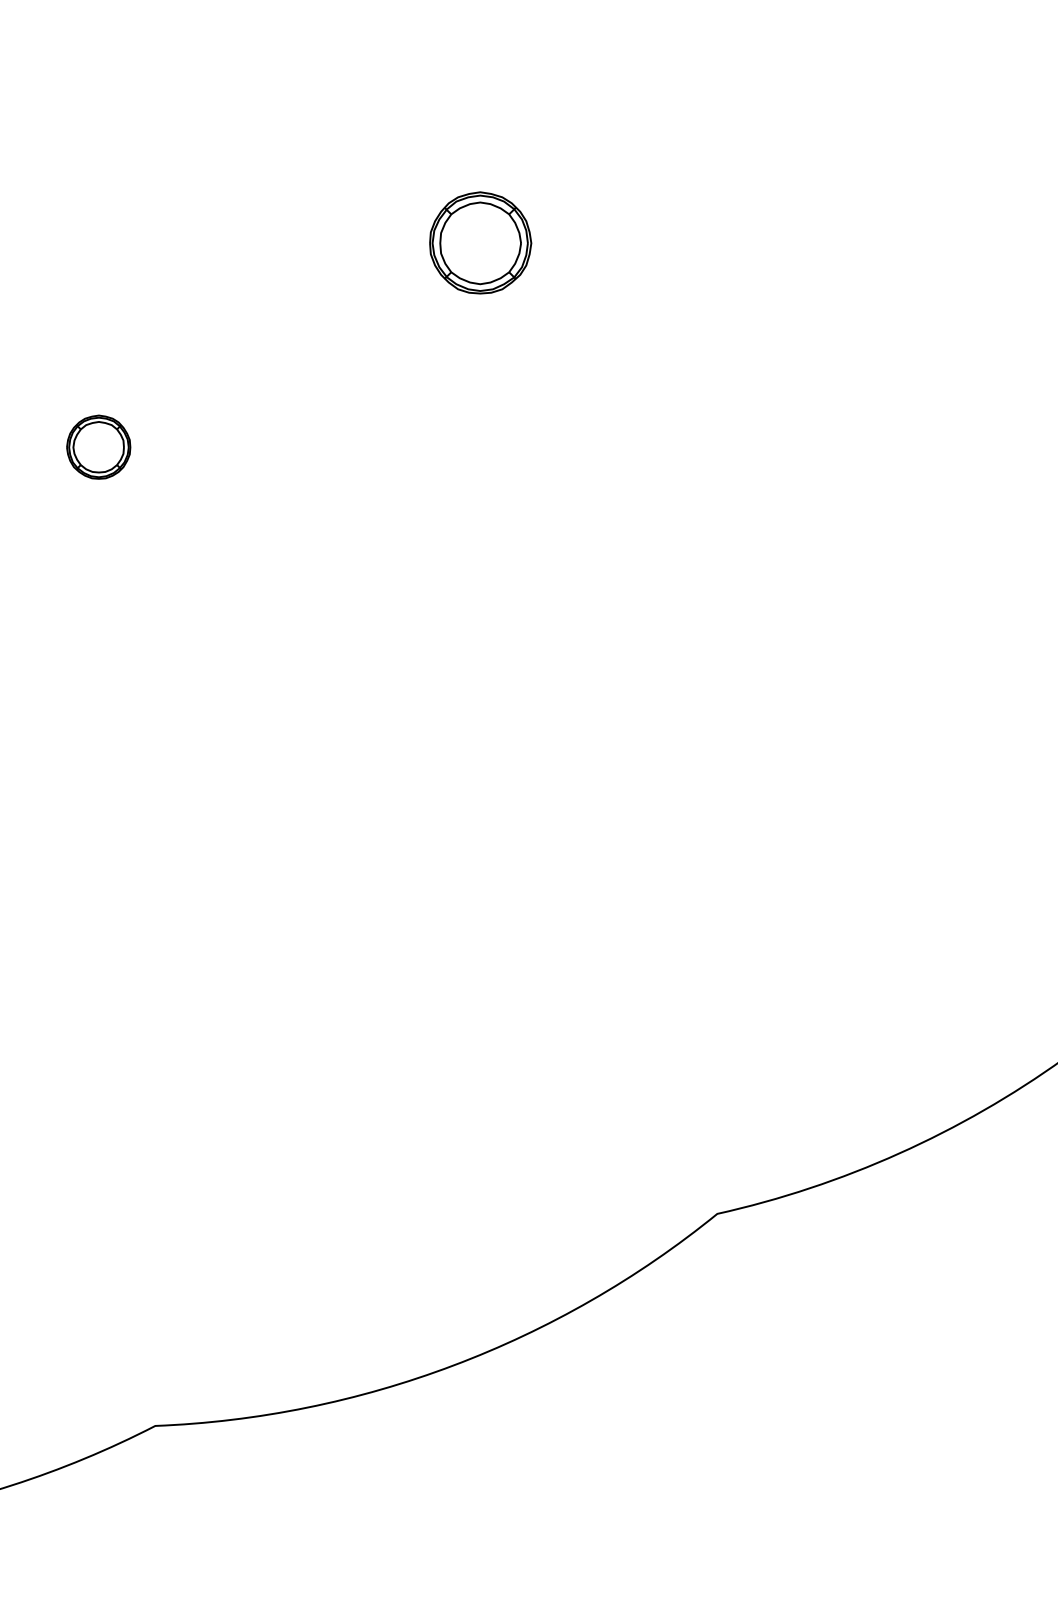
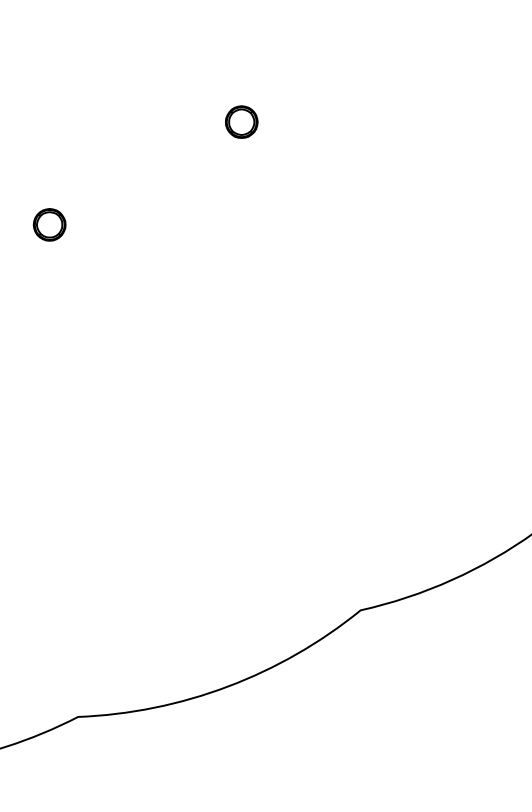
part: (480, 241) -> (241, 121), size x0.62

